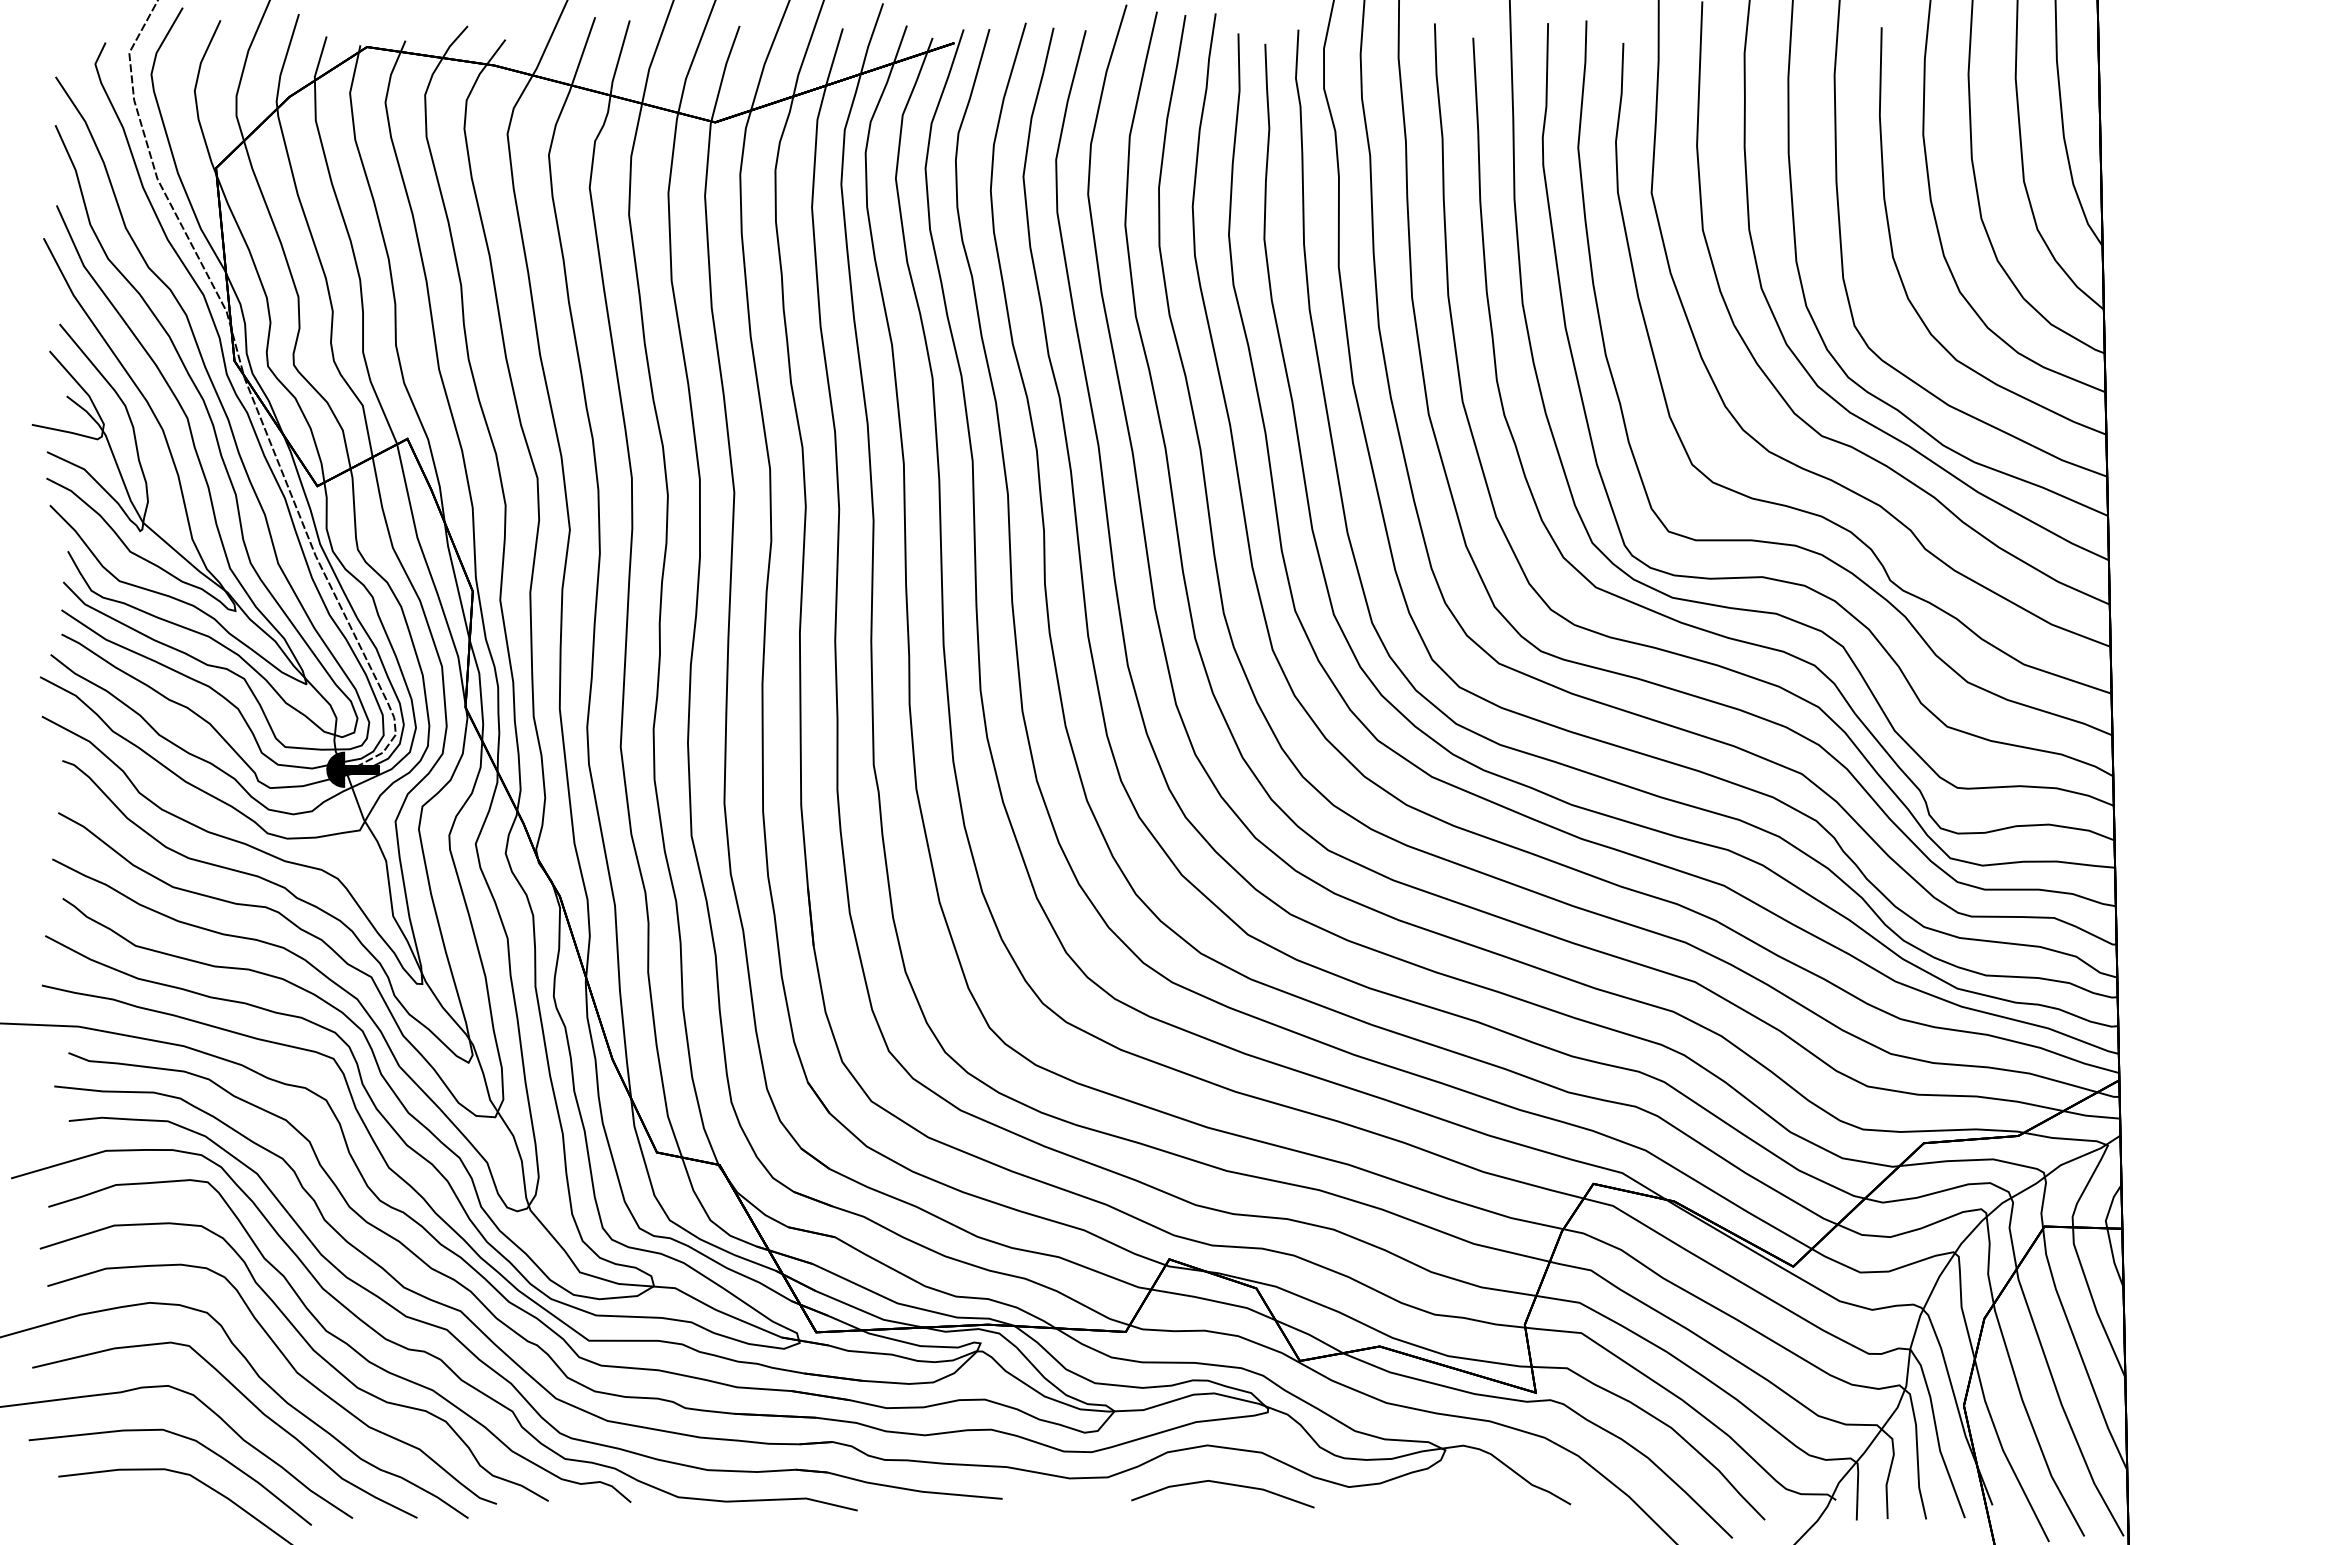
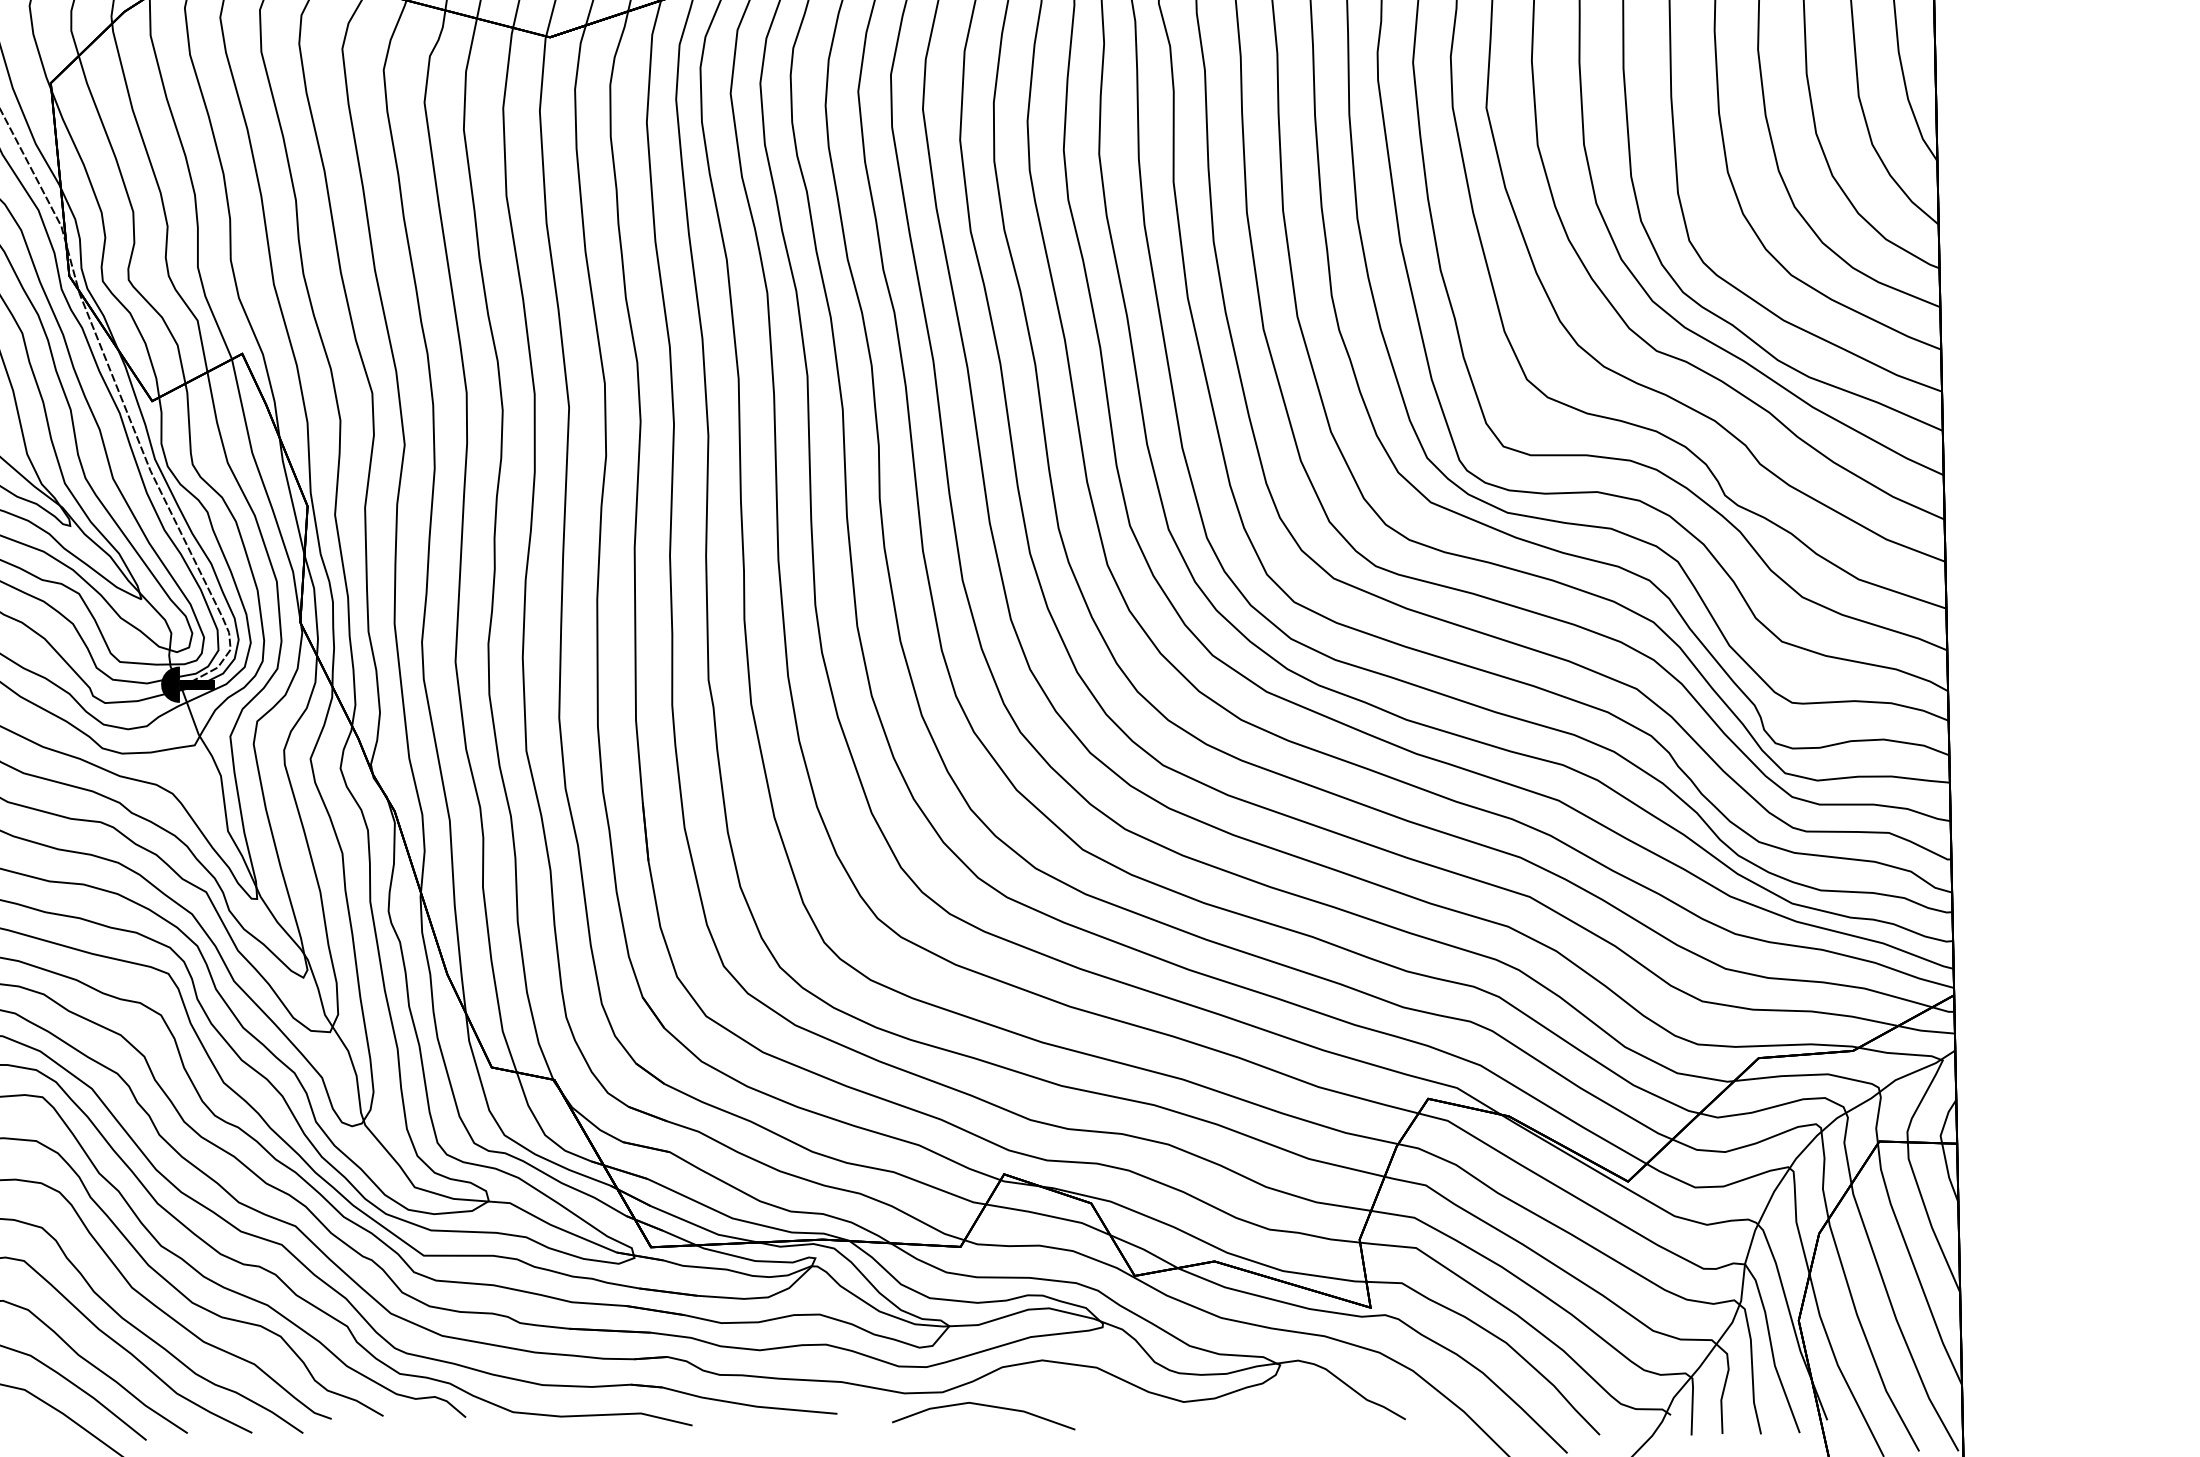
line: (1223, 1484) -> (984, 1406), moved

